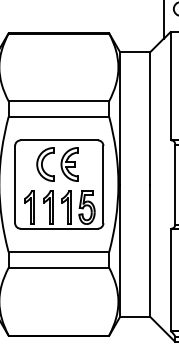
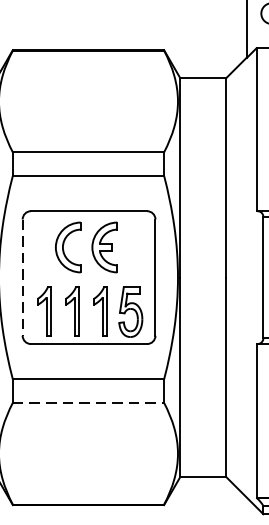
line: (15, 184) -> (23, 277), solid -> dashed
line: (59, 267) -> (89, 402), solid -> dashed

